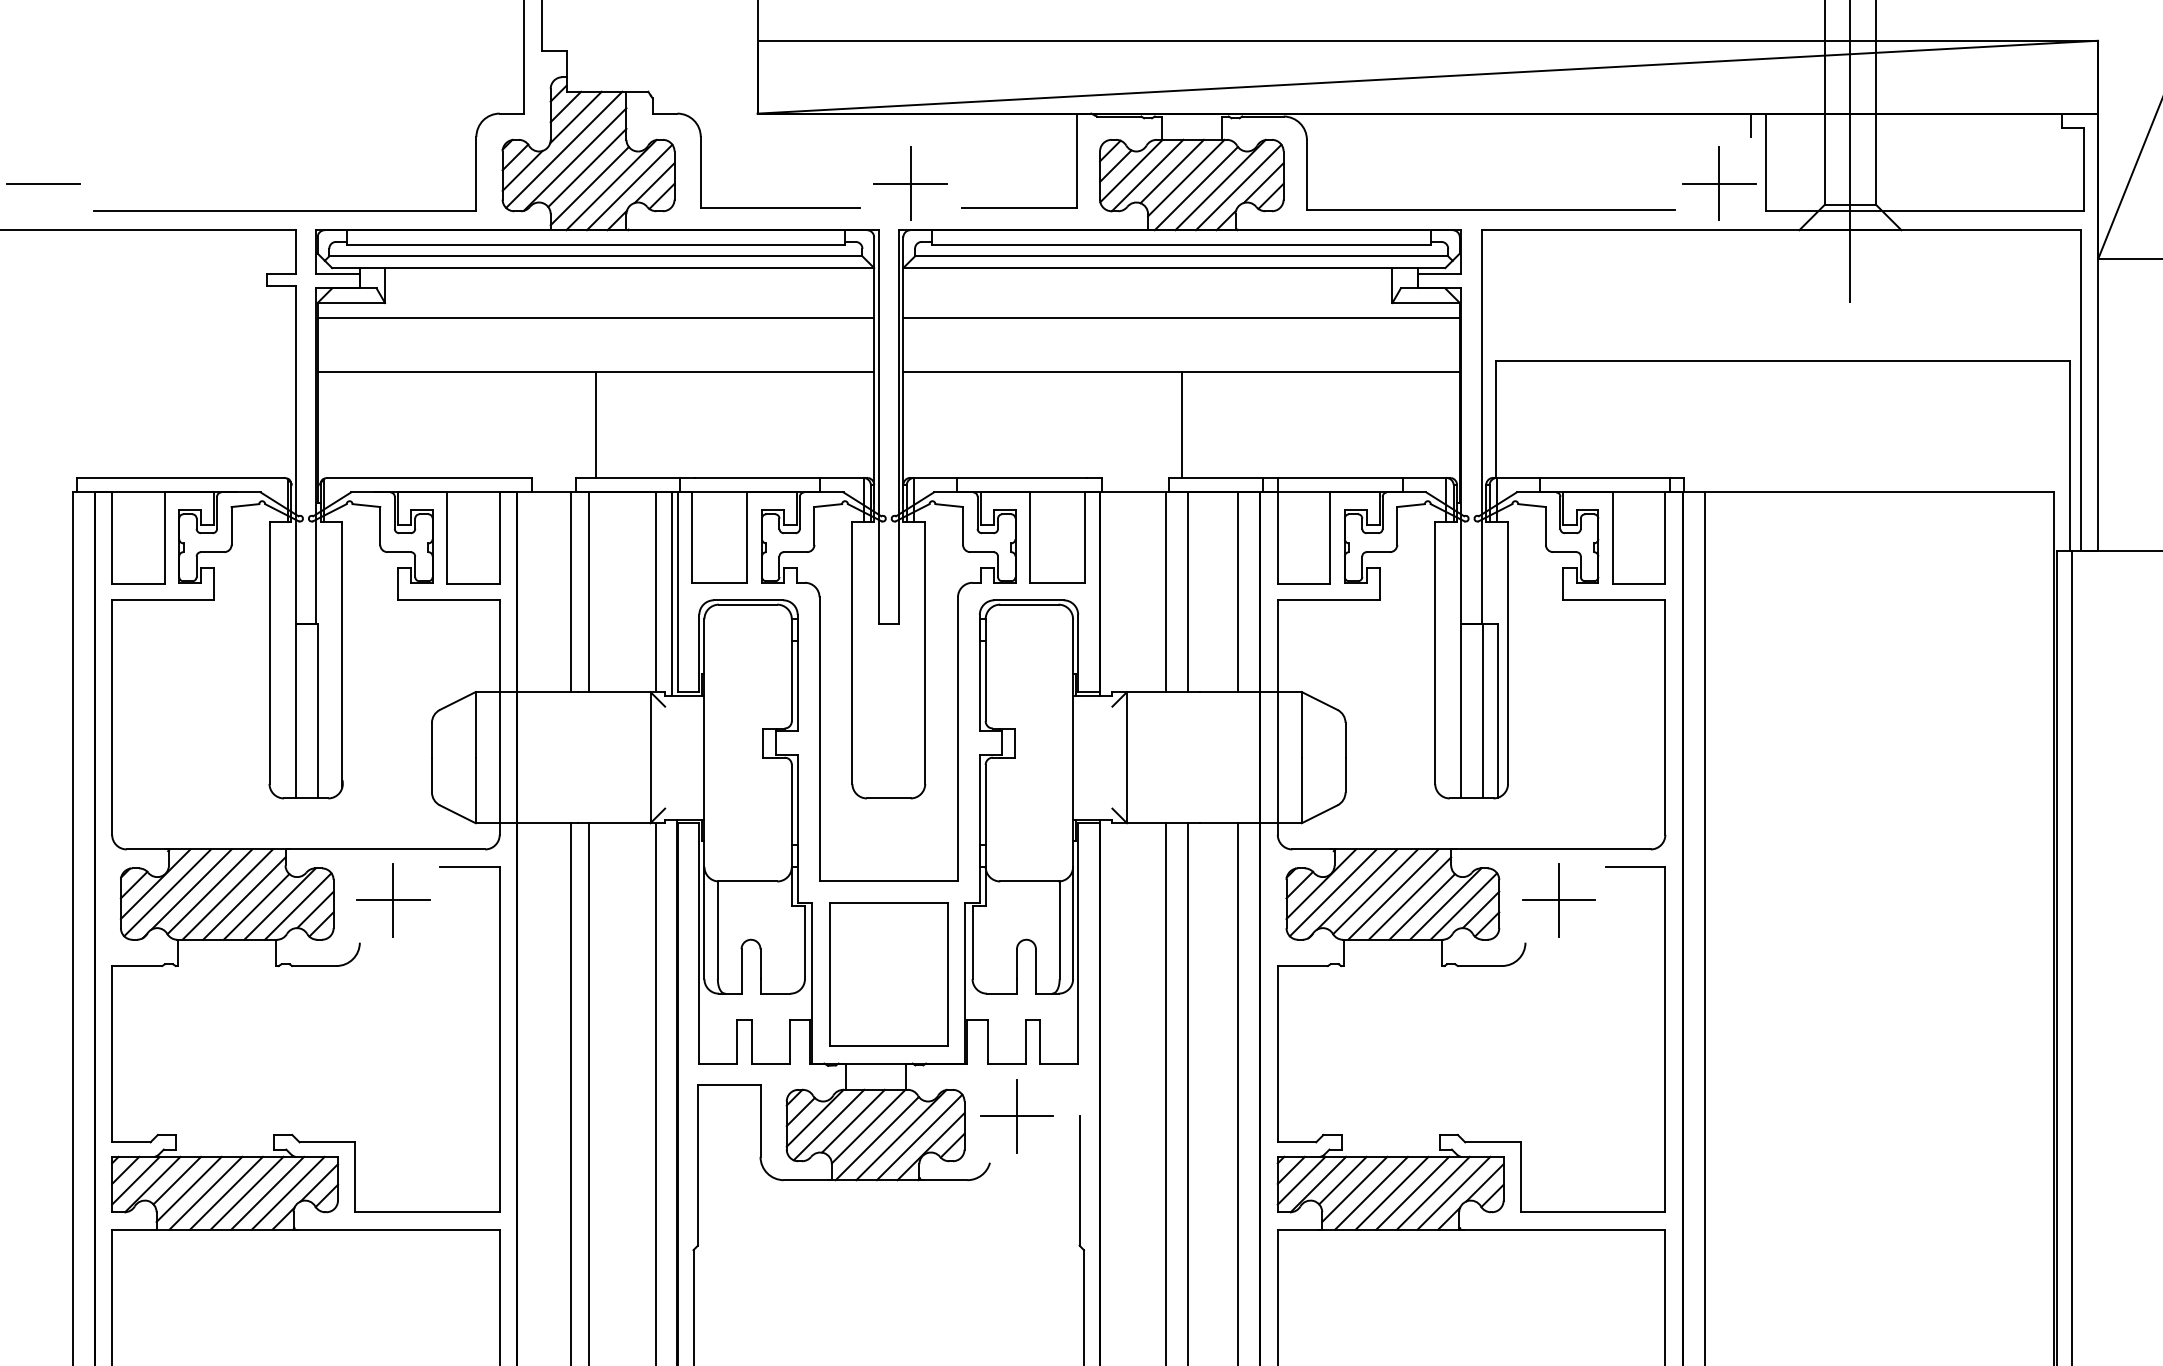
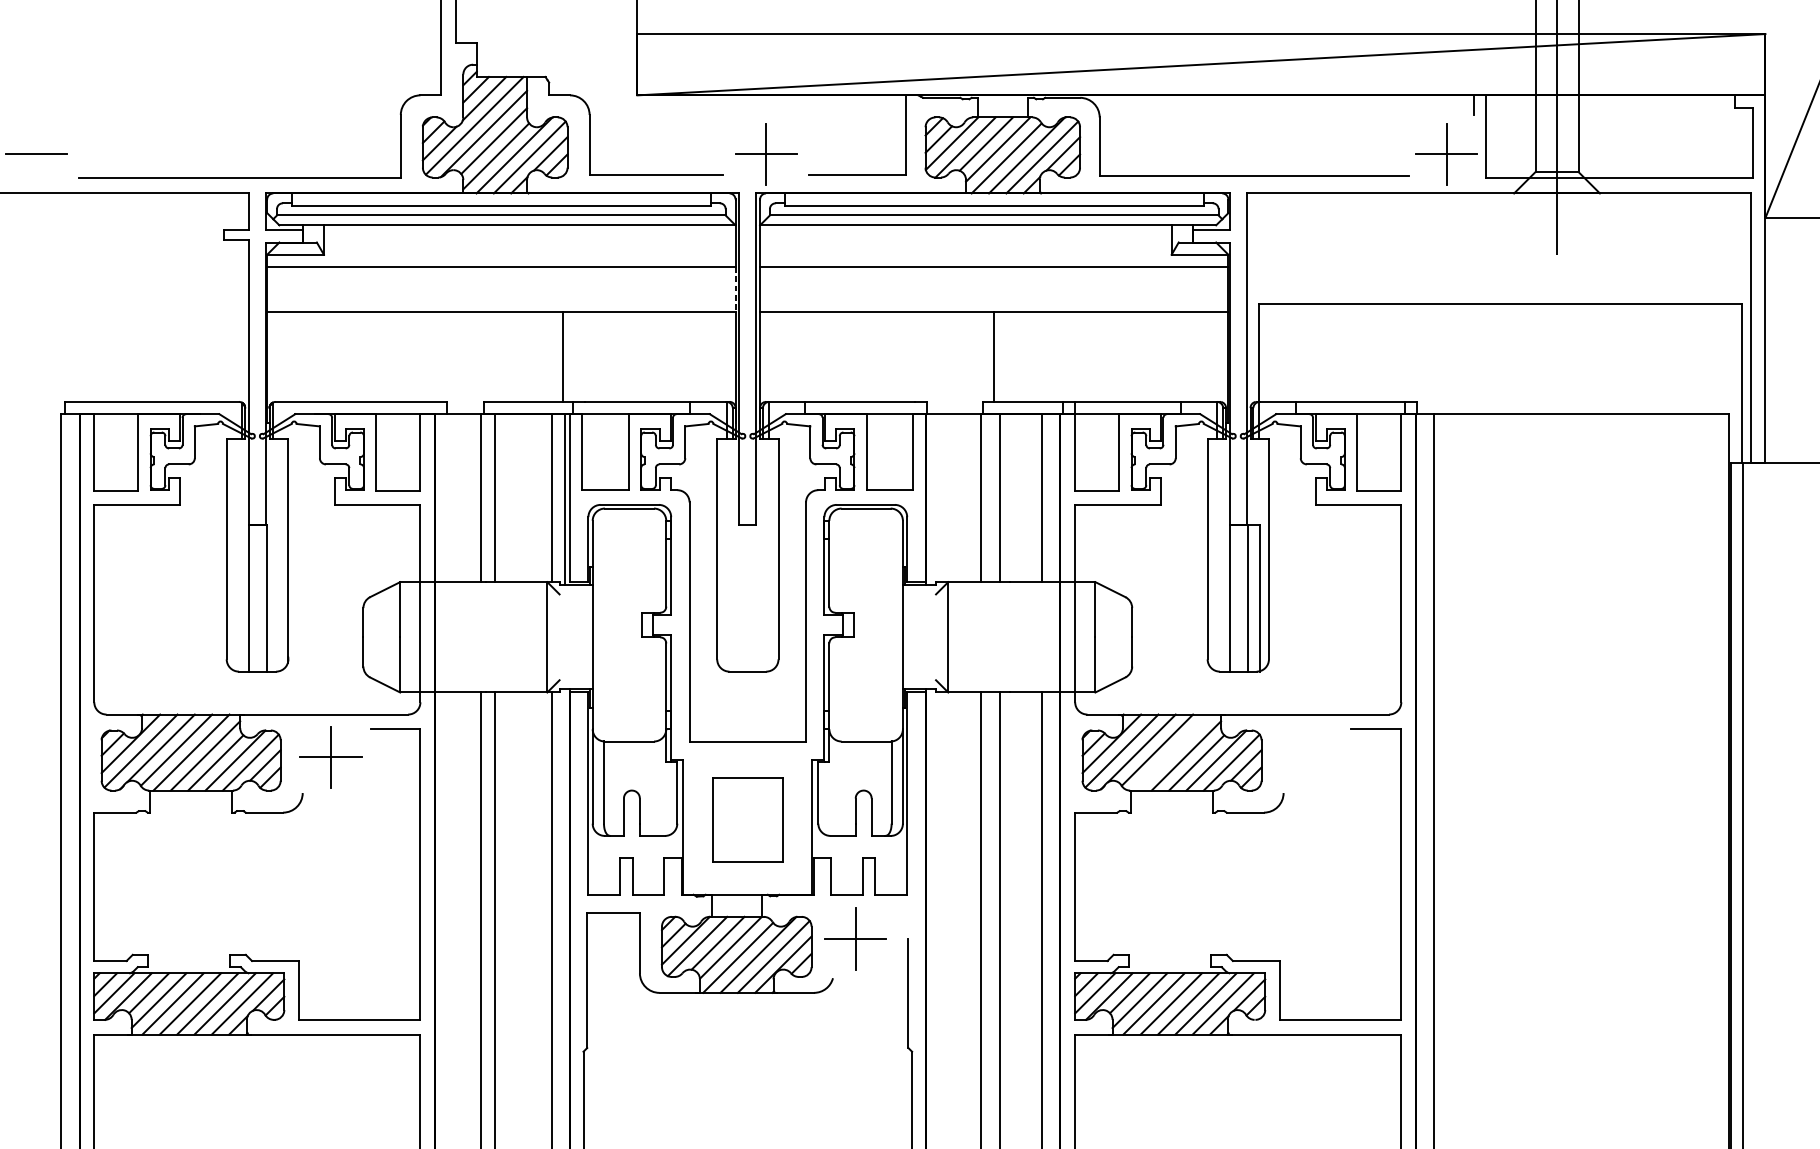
line: (874, 344) -> (735, 289), solid -> dashed
line: (595, 424) -> (562, 356), moved
line: (1393, 894) -> (1172, 752), removed
part: (1558, 900) -> (1311, 757), removed
part: (888, 974) -> (747, 819), size x0.7

